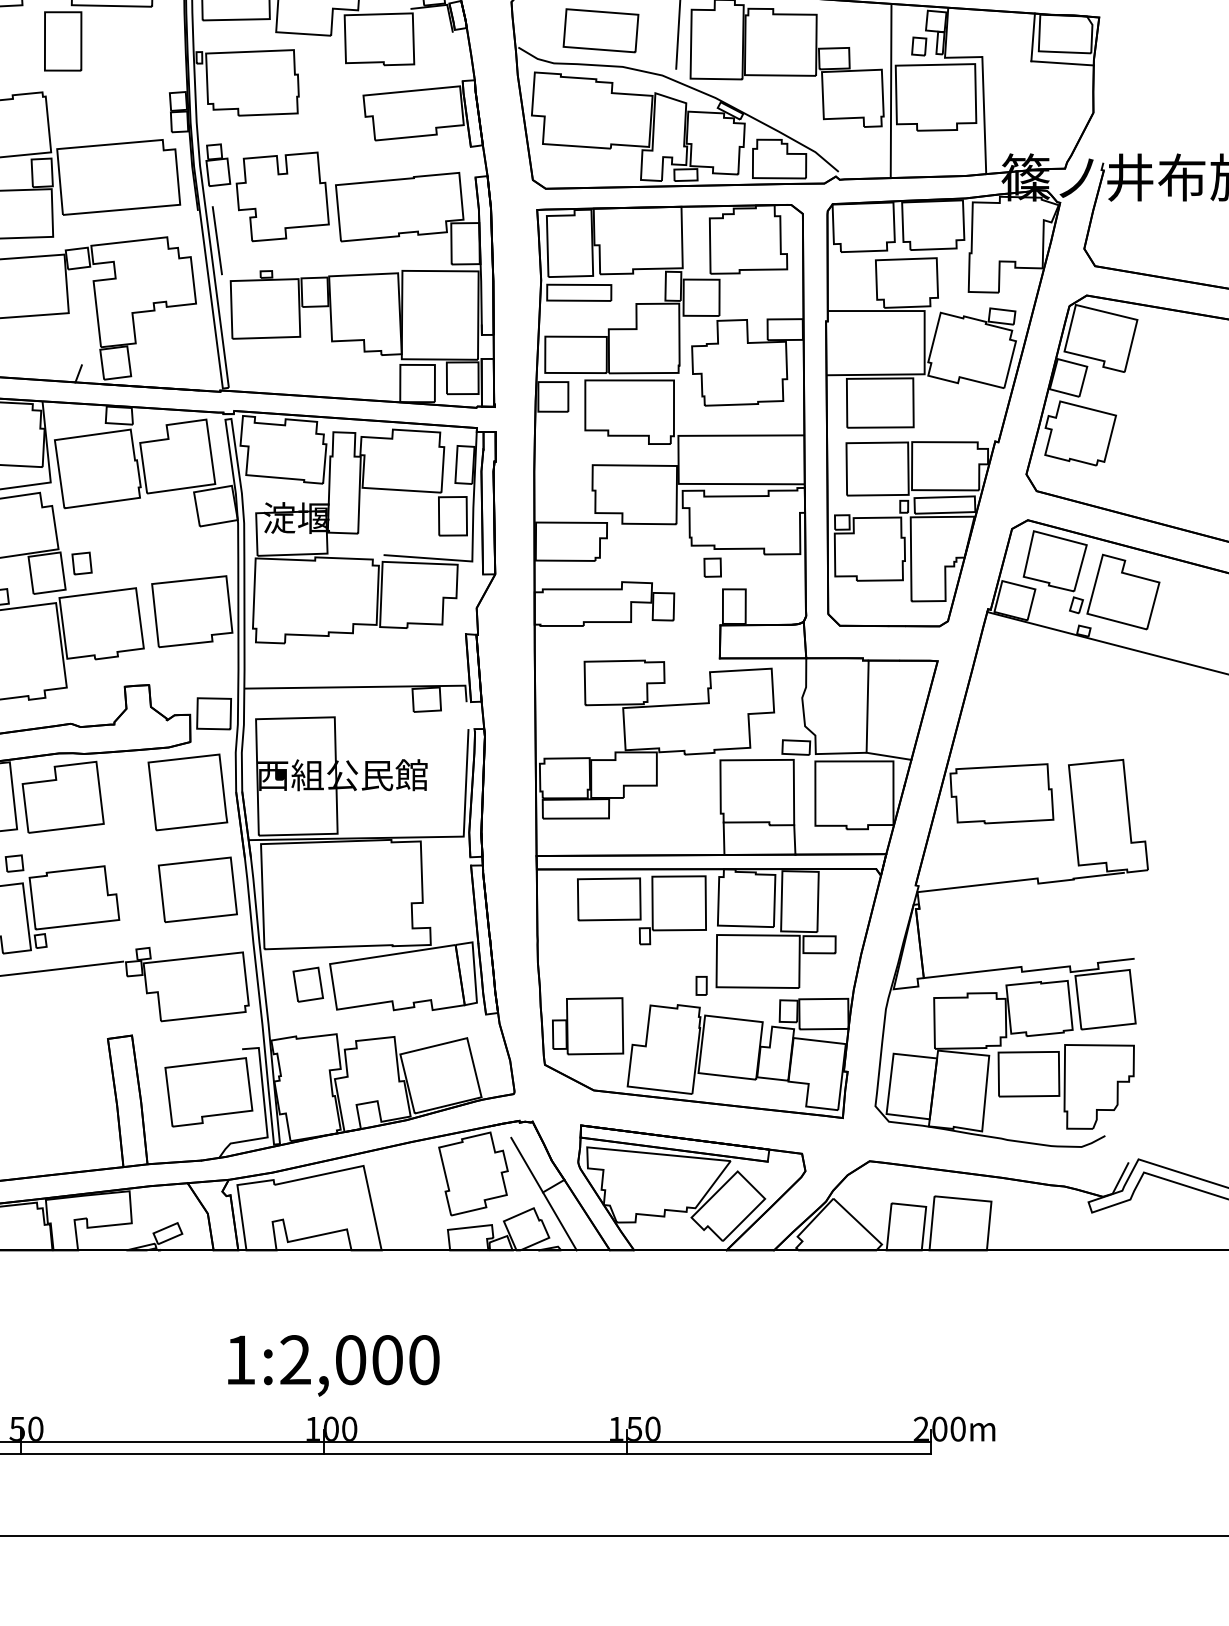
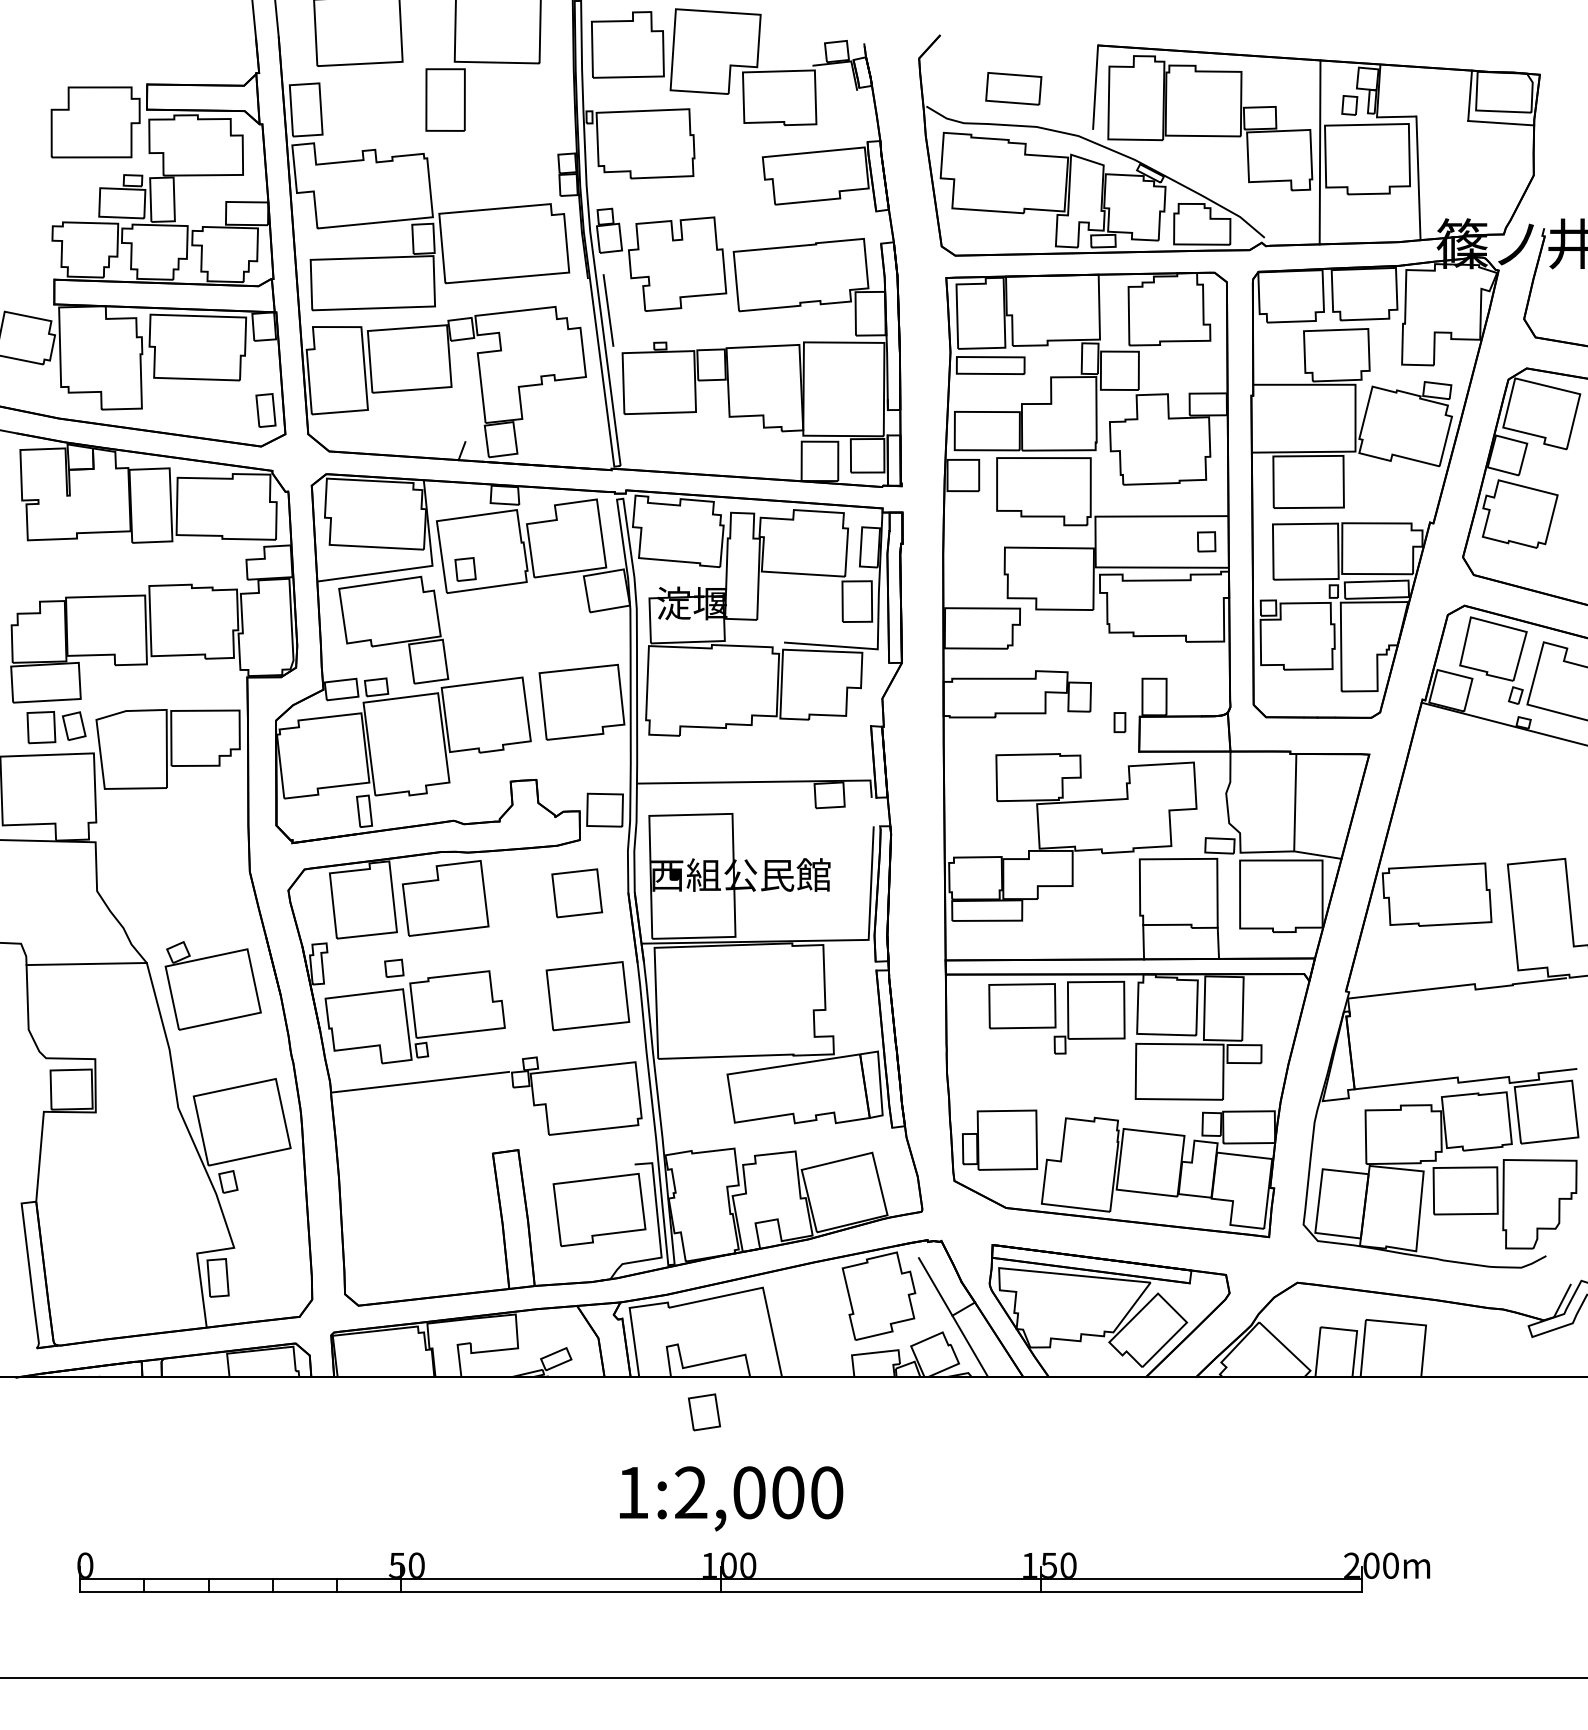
part: (600, 30) -> (1013, 88), size x0.7
part: (81, 563) -> (465, 569), moved
part: (712, 567) -> (1206, 541), moved
part: (187, 792) -> (576, 893), size x0.6
part: (308, 984) -> (704, 1412), moved
part: (701, 985) -> (1119, 722), moved

